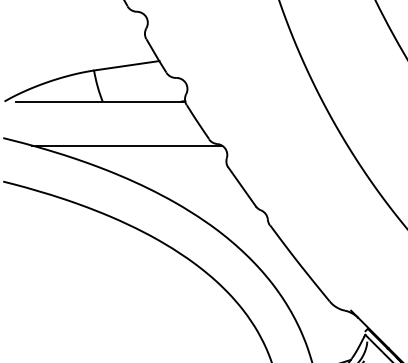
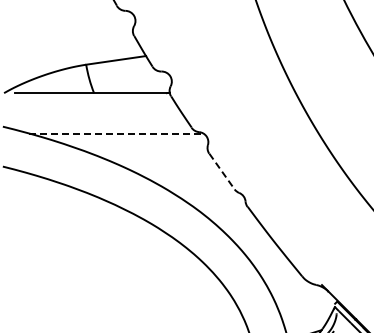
line: (127, 145) -> (116, 133), solid -> dashed
line: (242, 186) -> (222, 171), solid -> dashed

